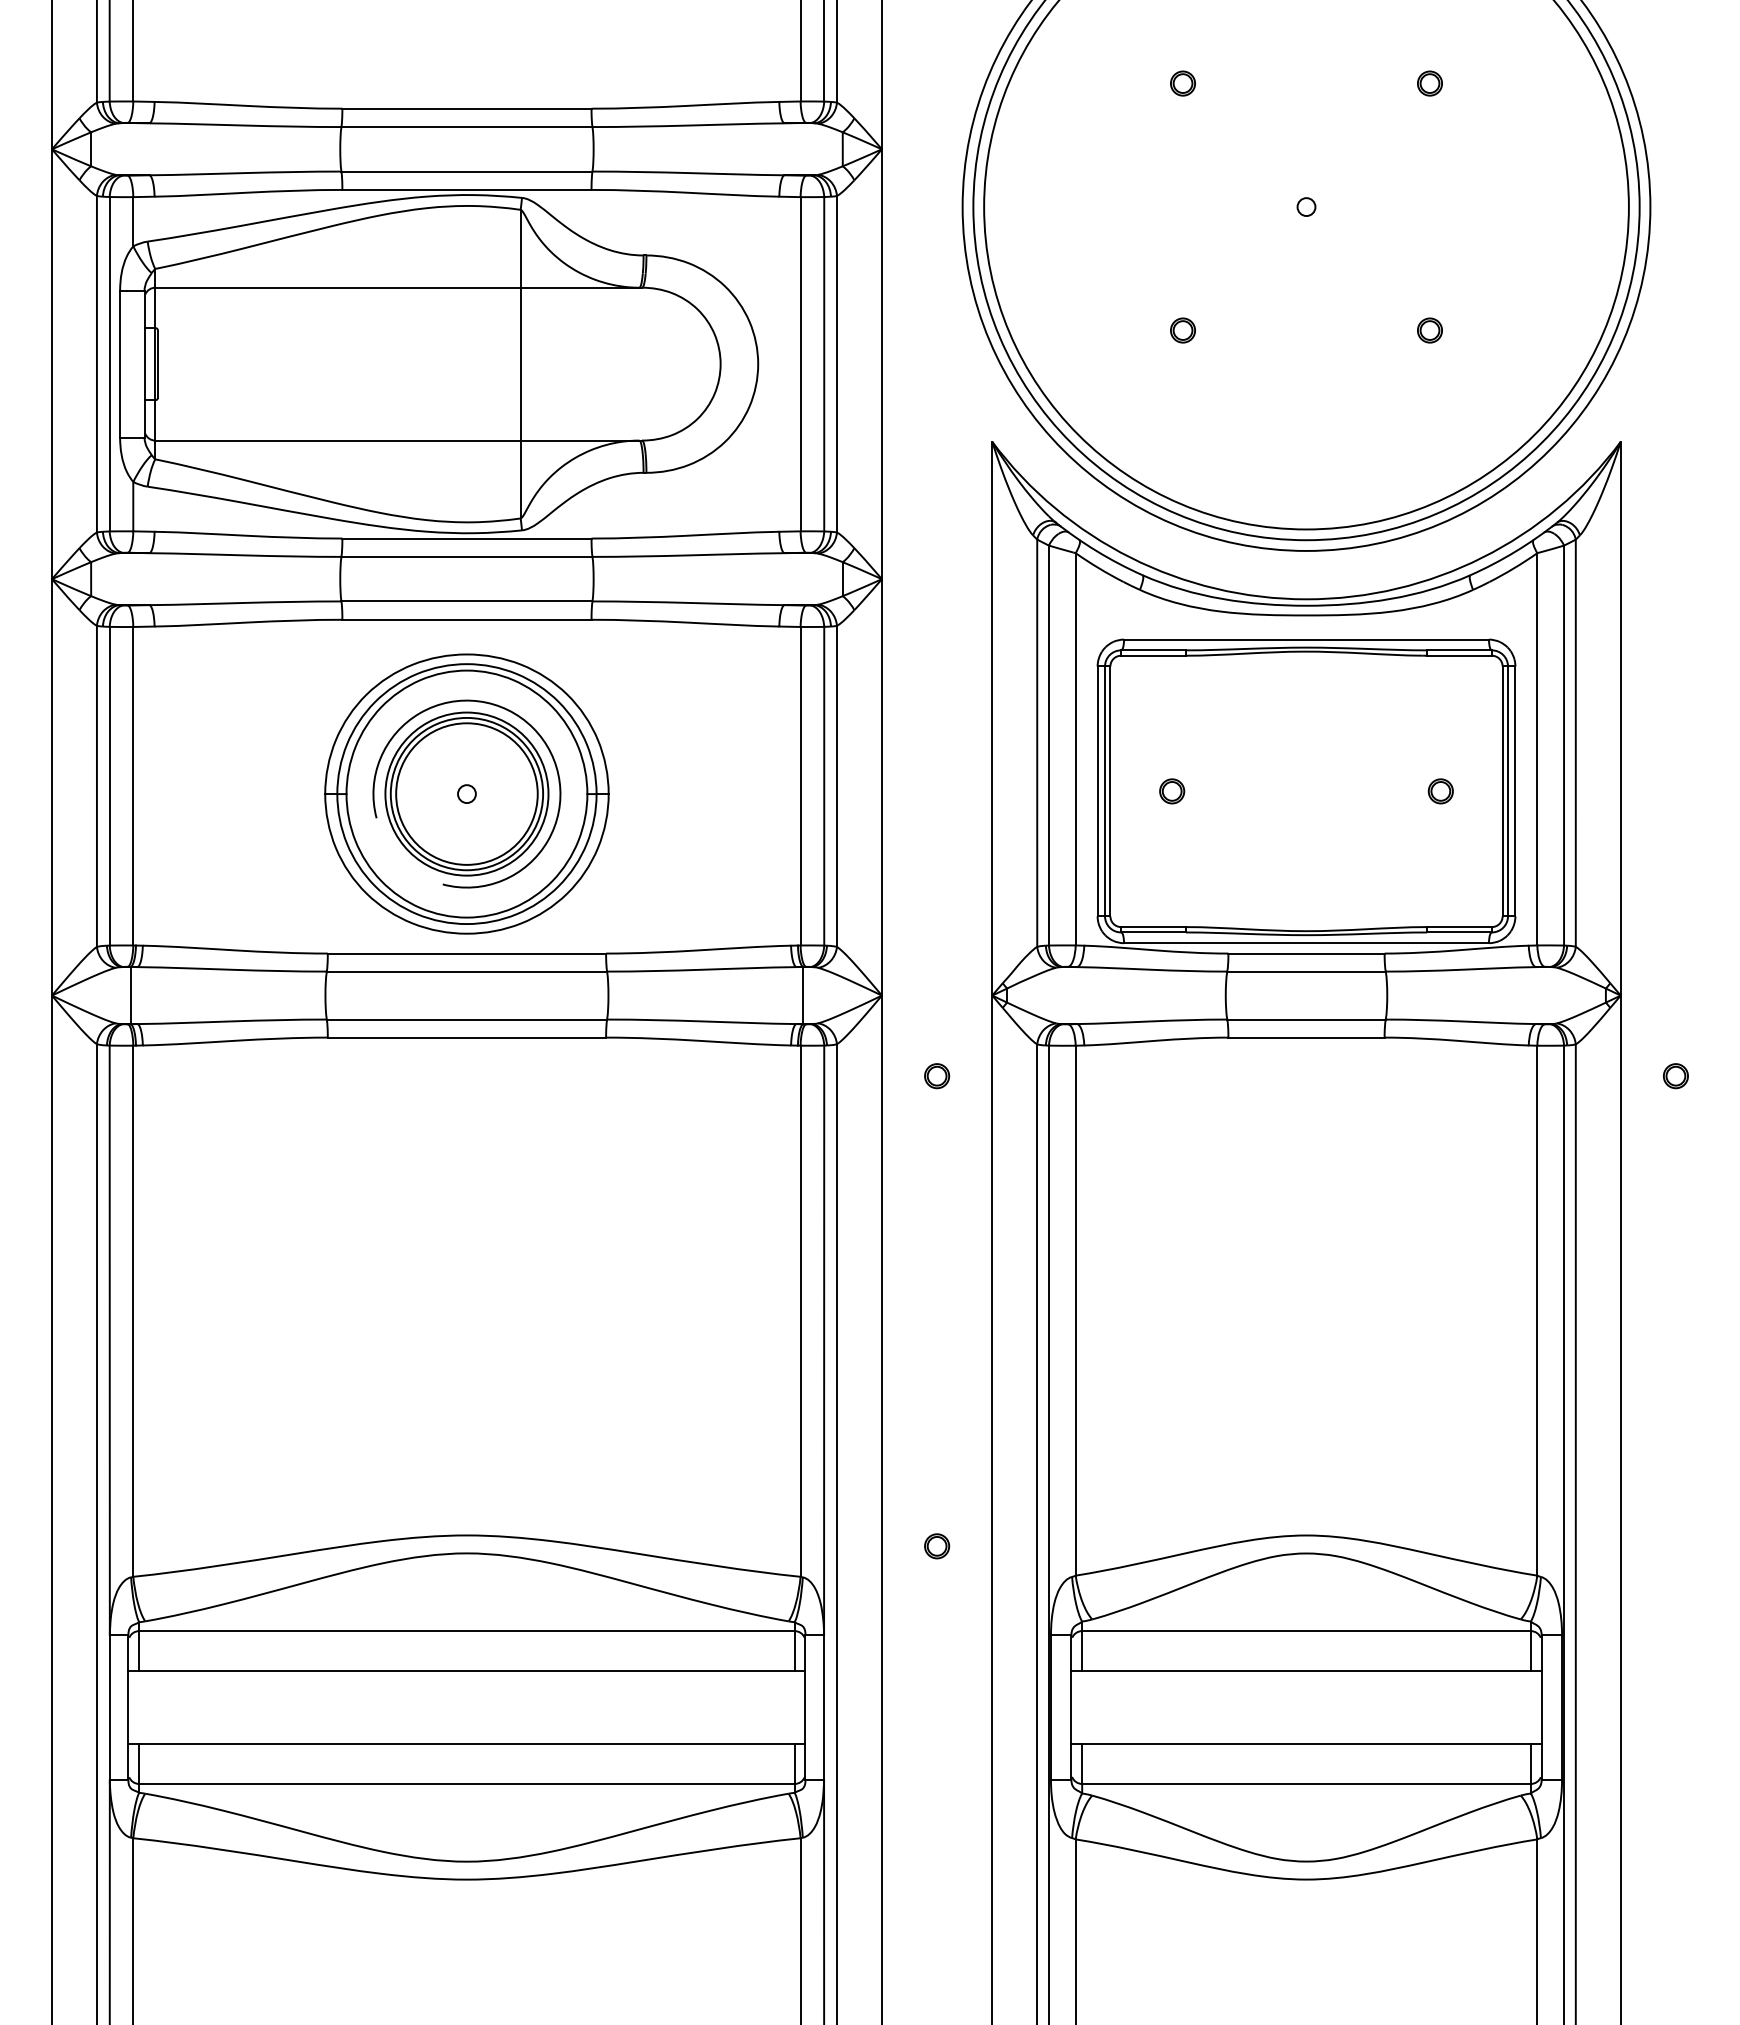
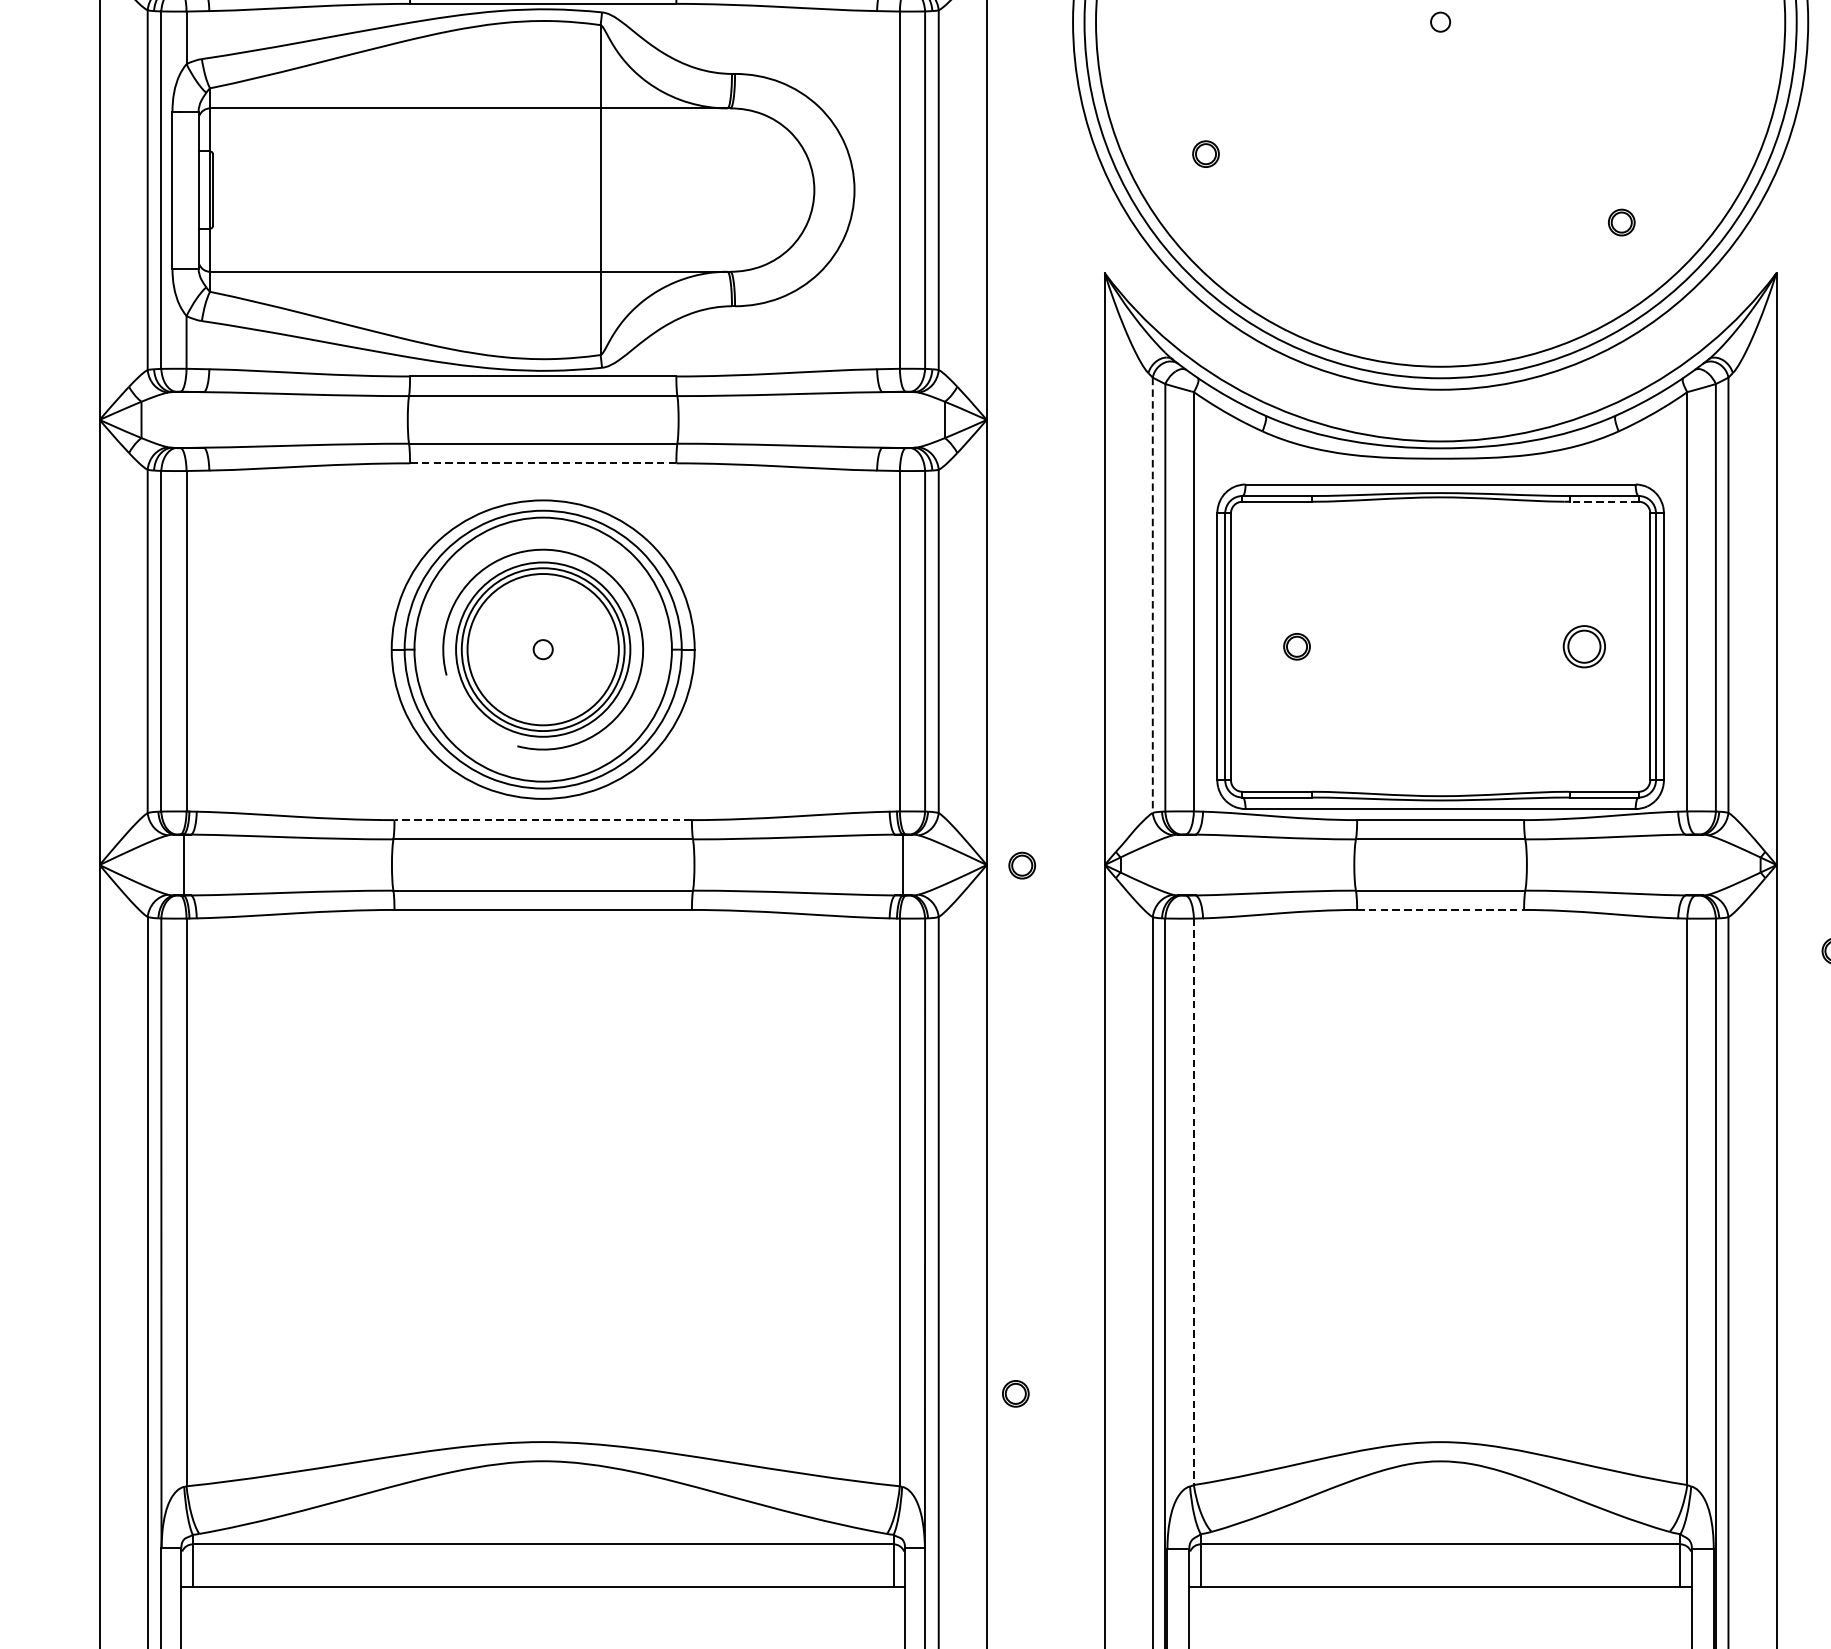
part: (1182, 330) -> (1205, 154), moved
part: (1429, 330) -> (1621, 222), moved
line: (466, 619) -> (542, 463), solid -> dashed
line: (1459, 655) -> (1604, 501), solid -> dashed
line: (1037, 743) -> (1153, 595), solid -> dashed
part: (1440, 791) -> (1583, 646), size x1.6
line: (466, 953) -> (542, 820), solid -> dashed
line: (1307, 1037) -> (1441, 909), solid -> dashed
part: (937, 1076) -> (1022, 866), moved
line: (1075, 1310) -> (1193, 1201), solid -> dashed
part: (937, 1546) -> (1016, 1394), moved

